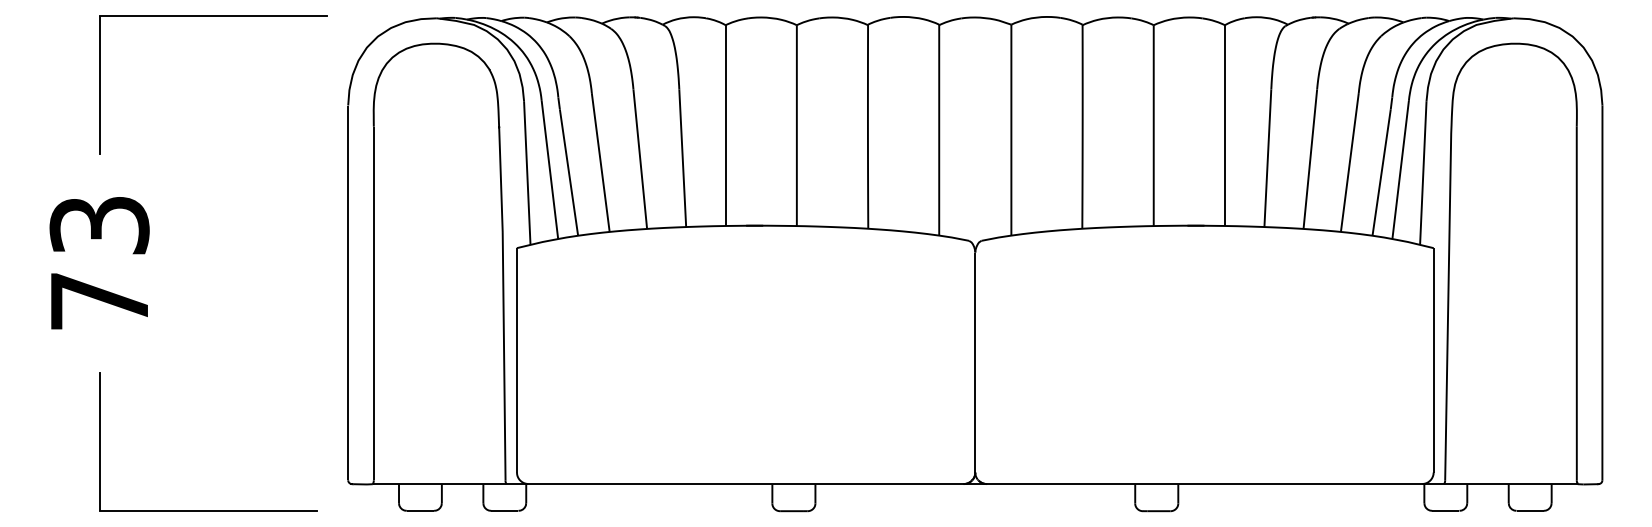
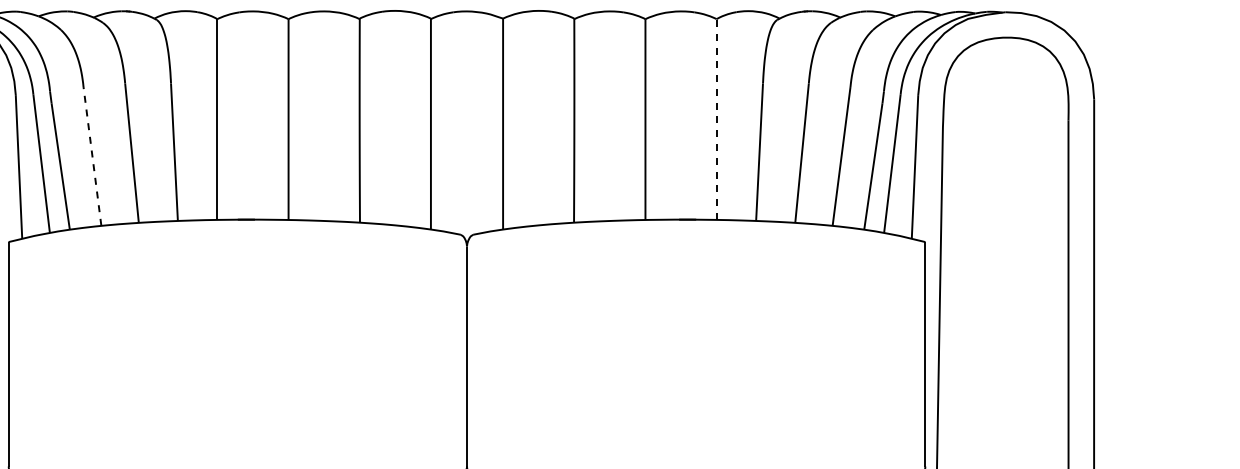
line: (1224, 125) -> (716, 119), solid -> dashed
line: (600, 162) -> (92, 156), solid -> dashed

